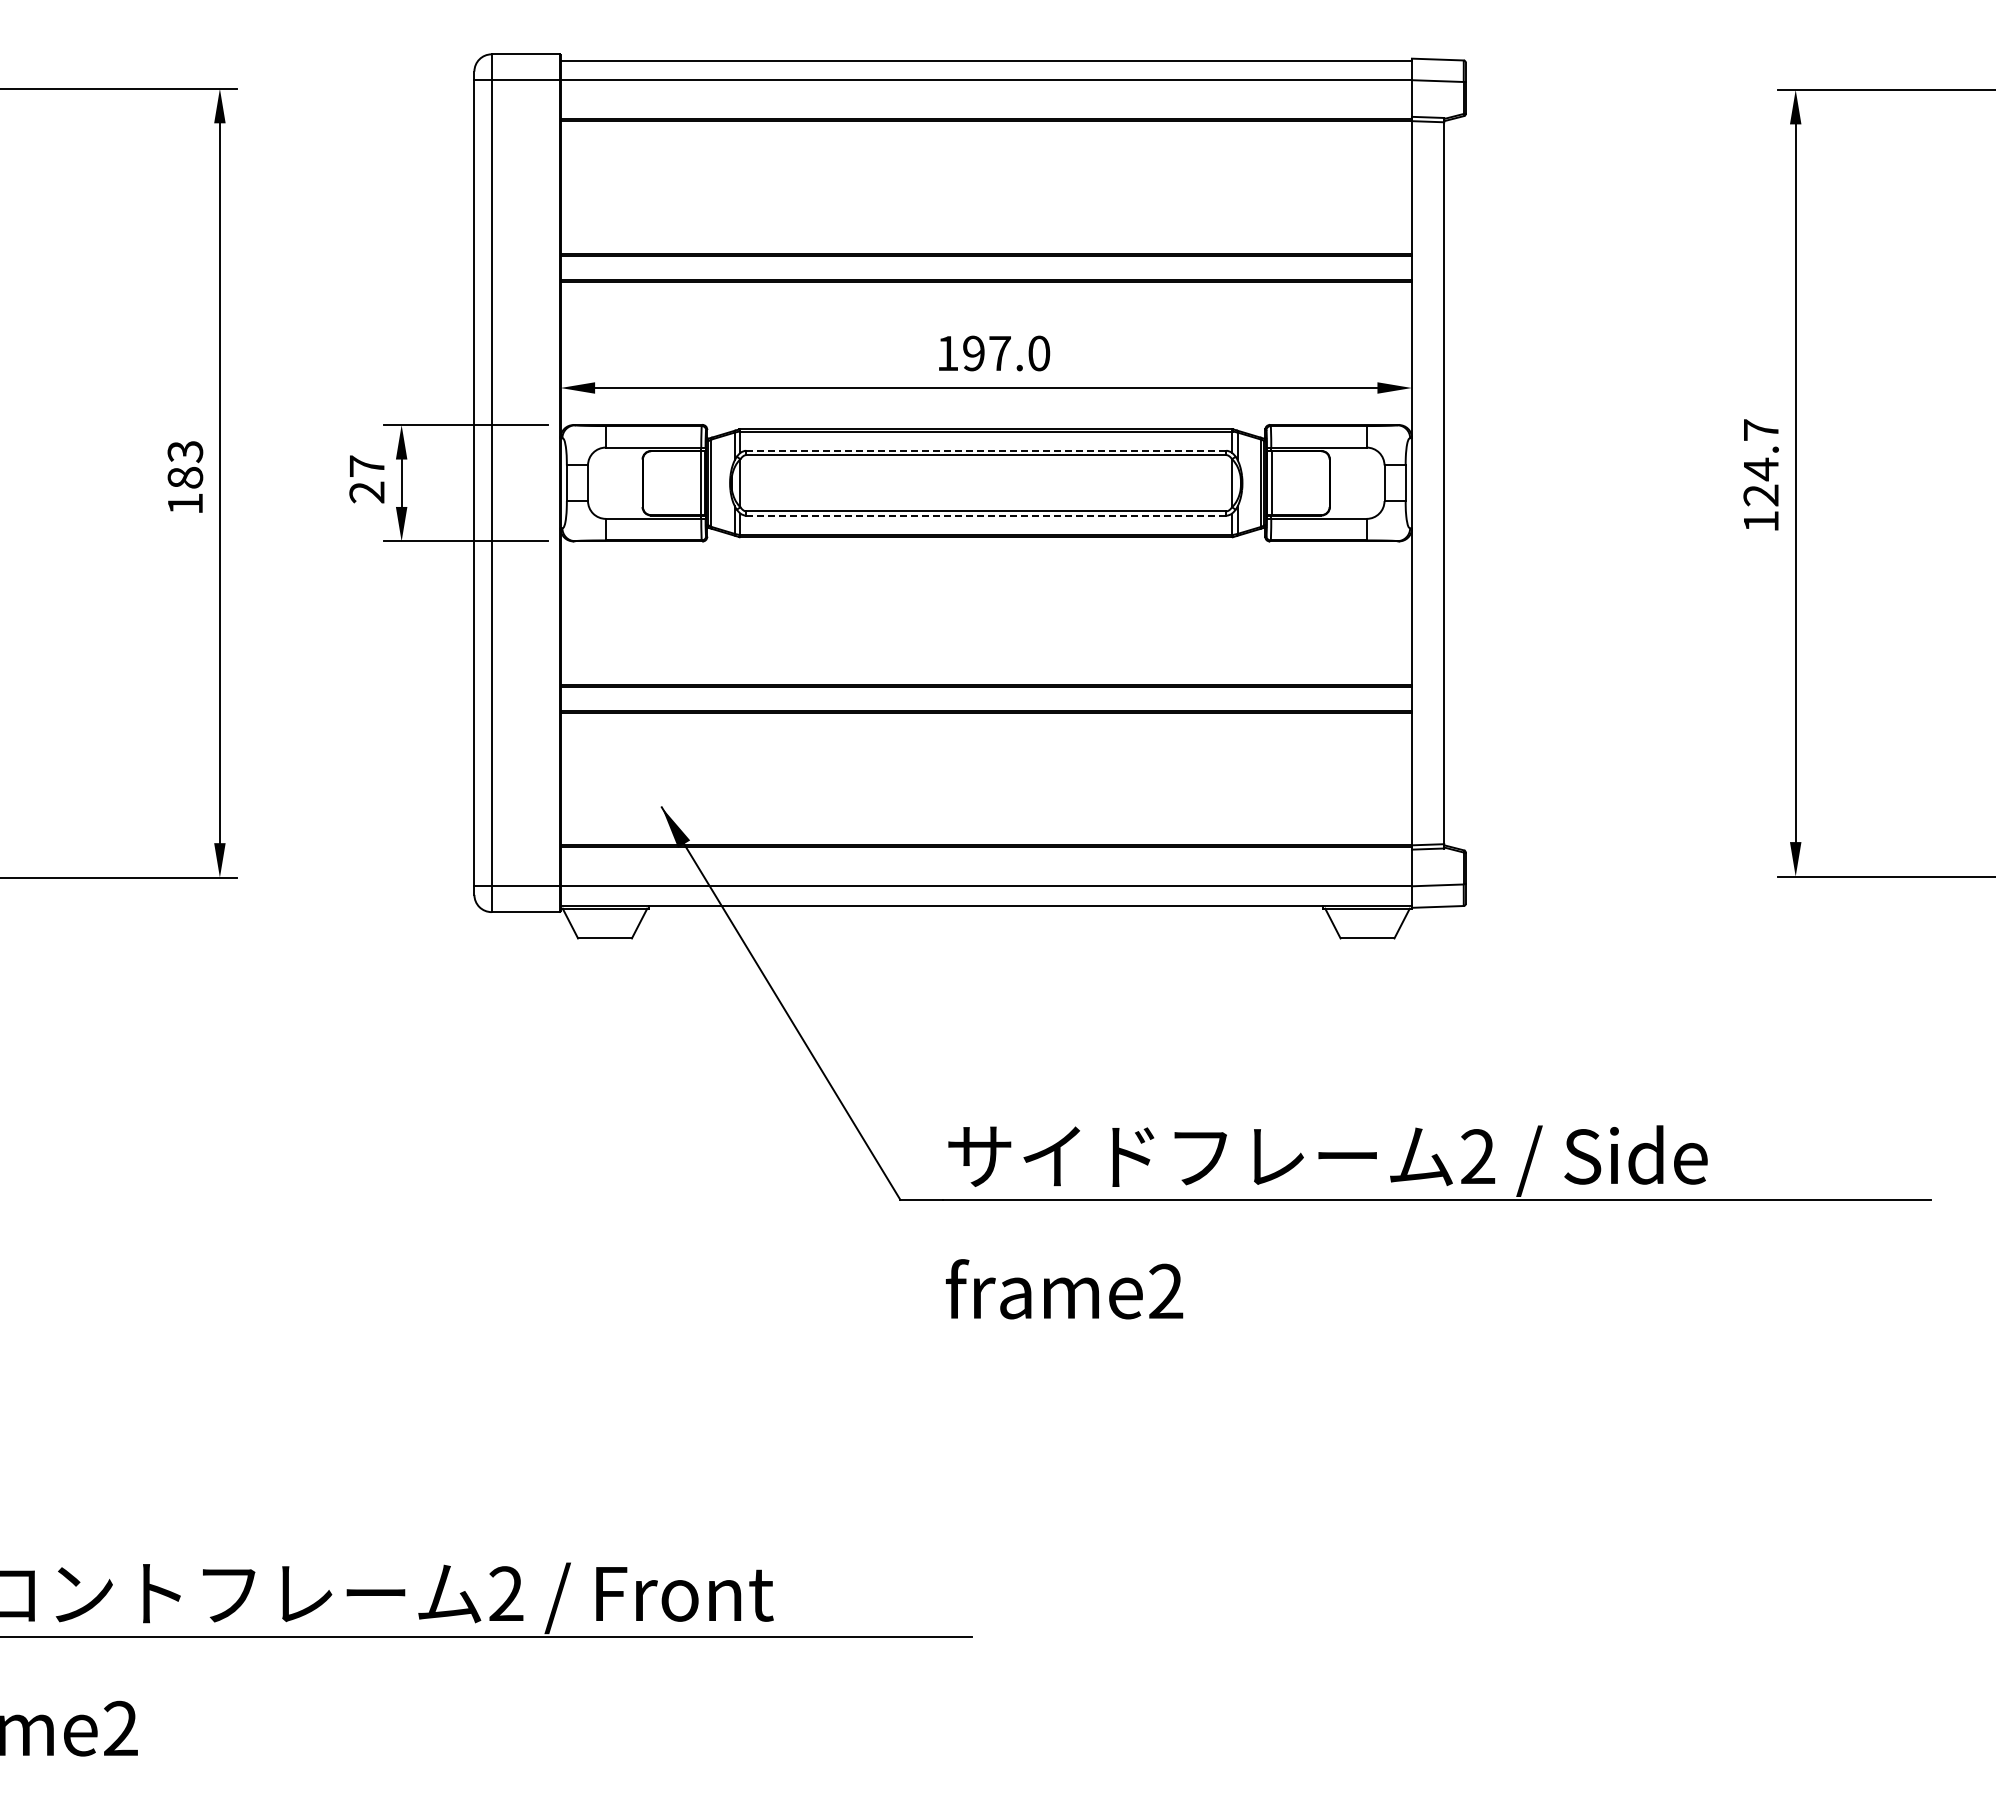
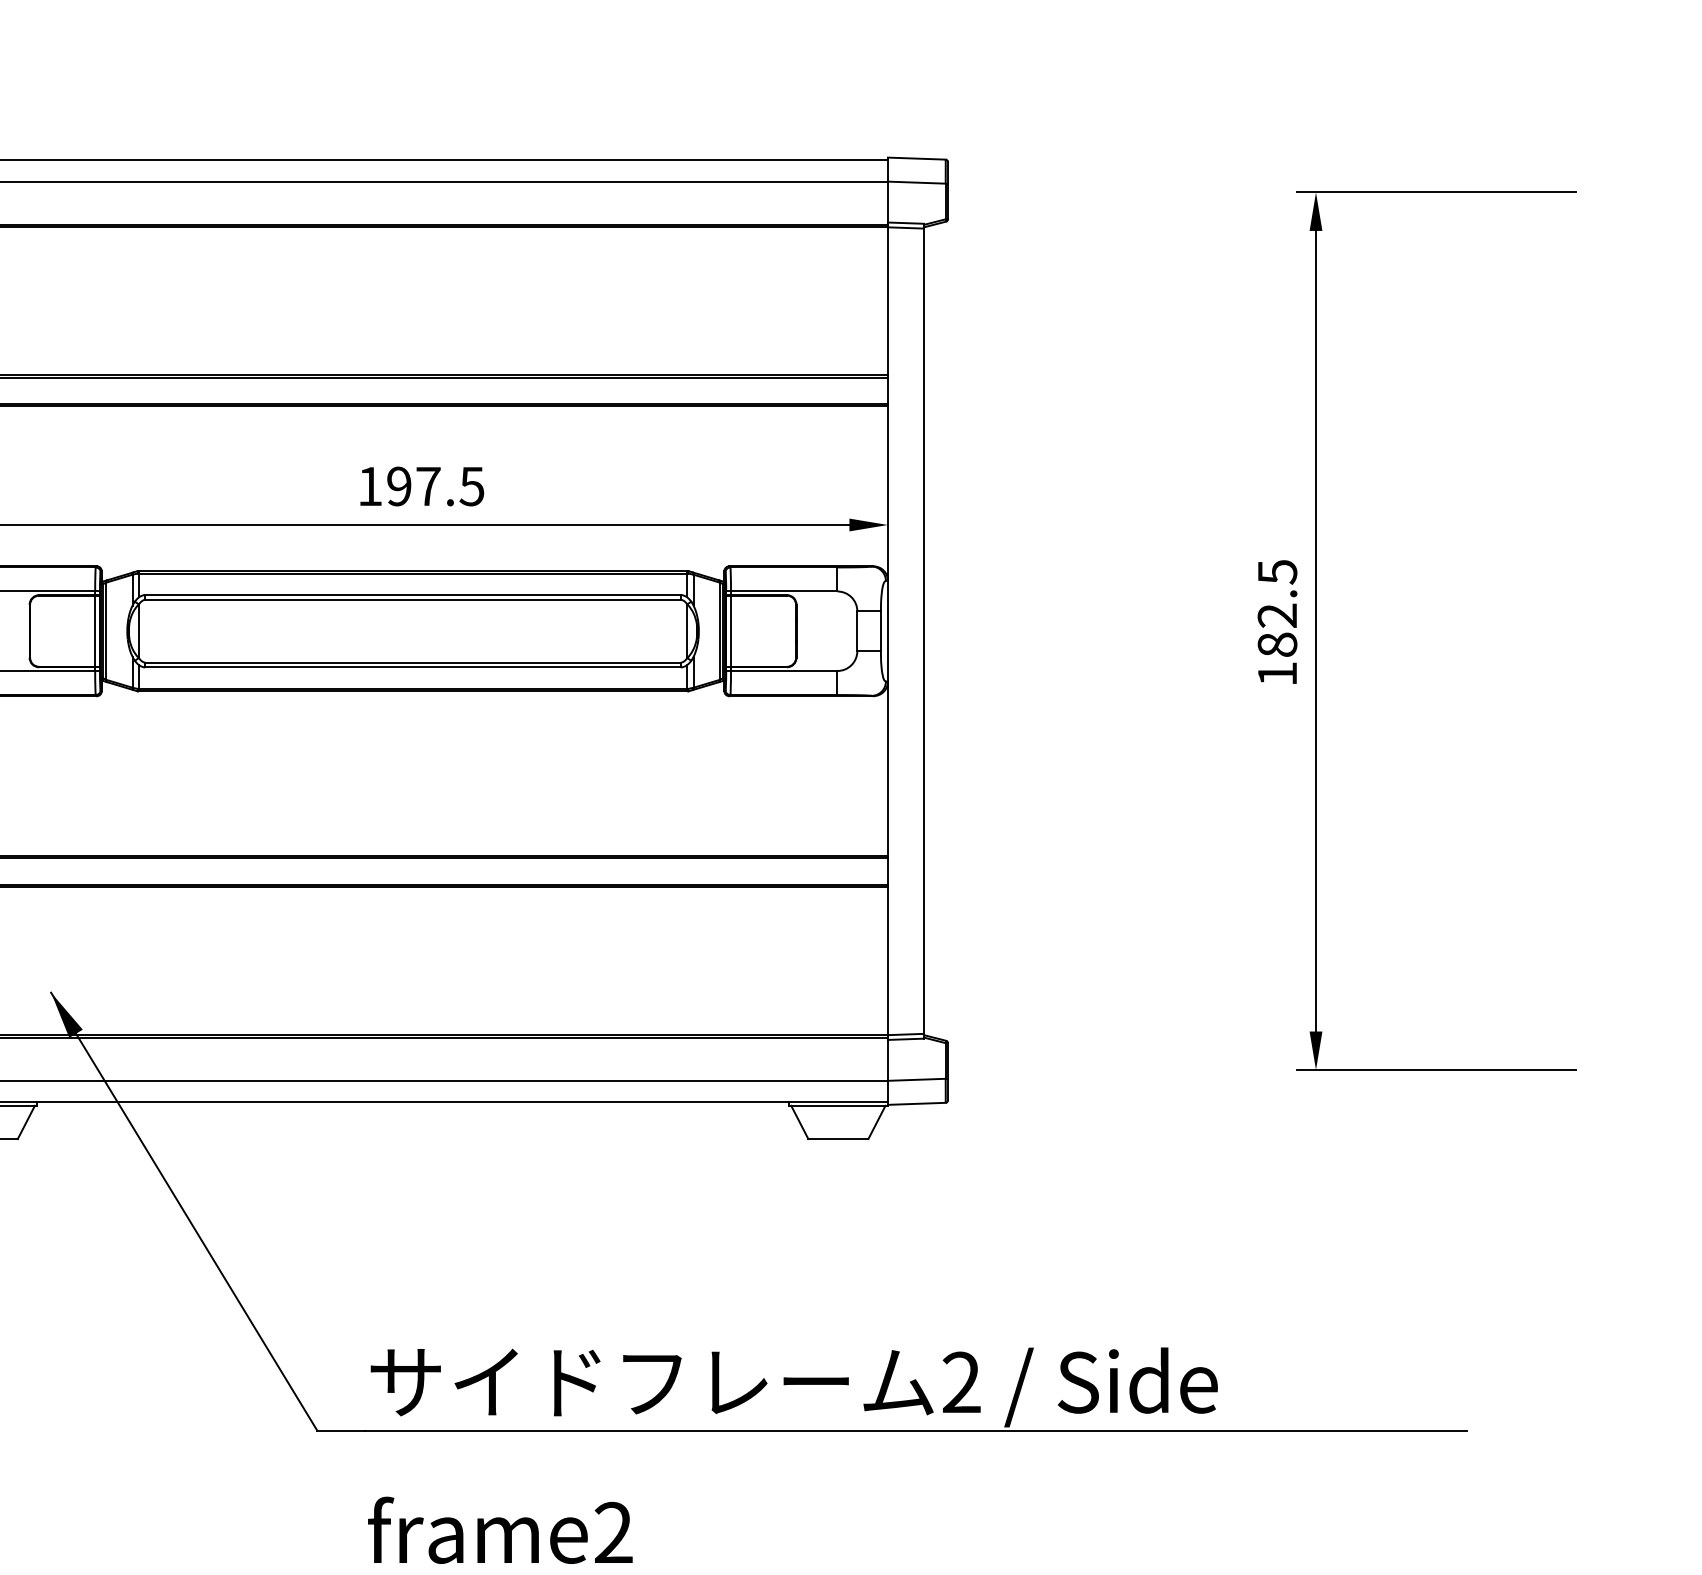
text: (1038, 353) -> (471, 486), 197.0 -> 197.5
line: (986, 450) -> (413, 594), dashed -> solid
text: (1760, 462) -> (1276, 608), 124.7 -> 182.5
line: (985, 515) -> (412, 667), dashed -> solid

